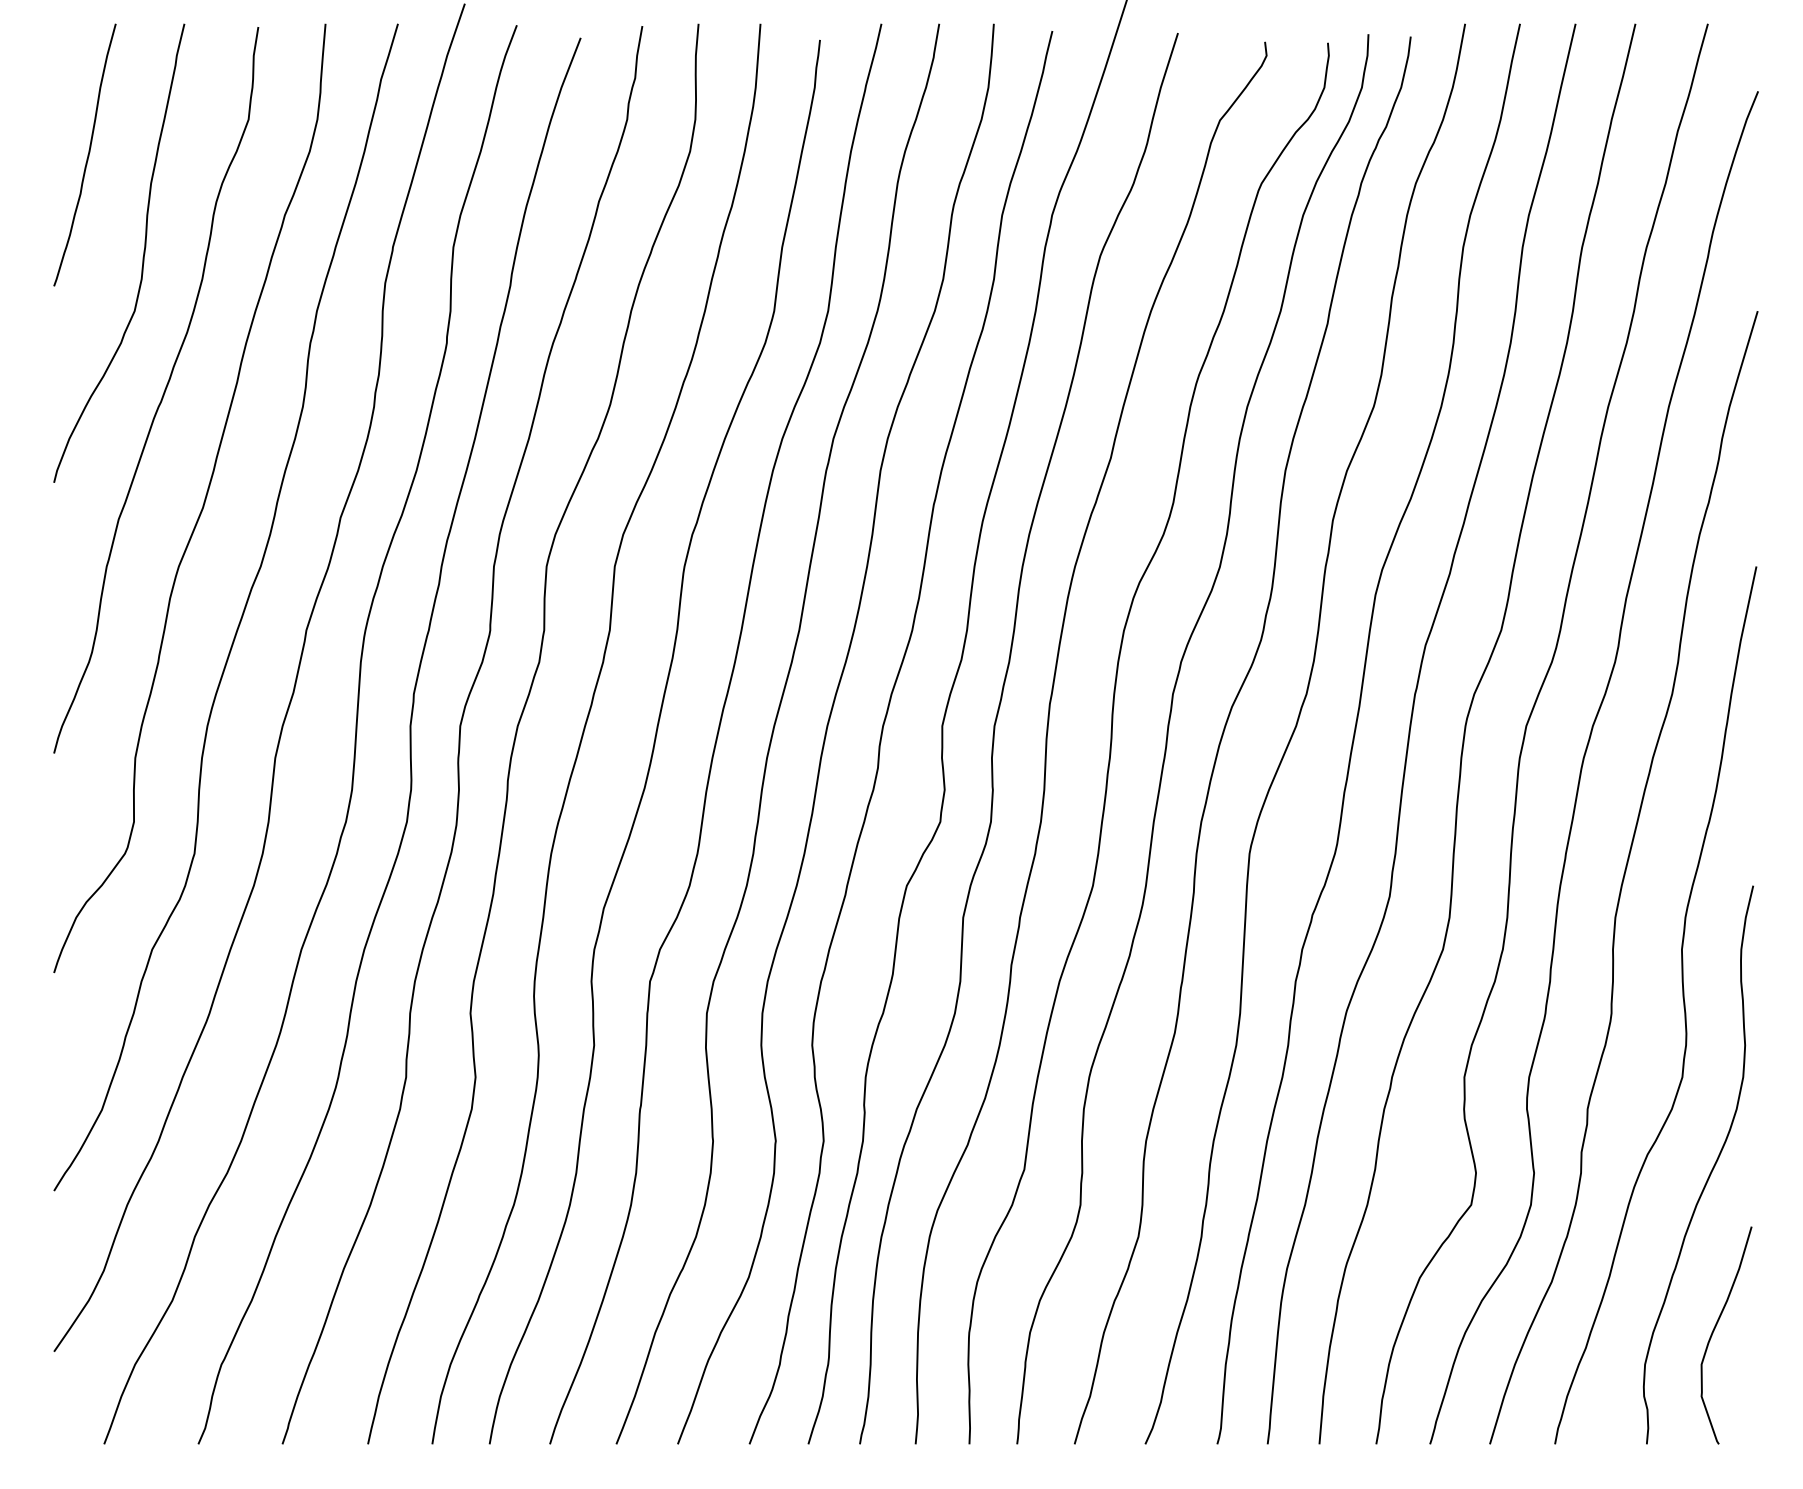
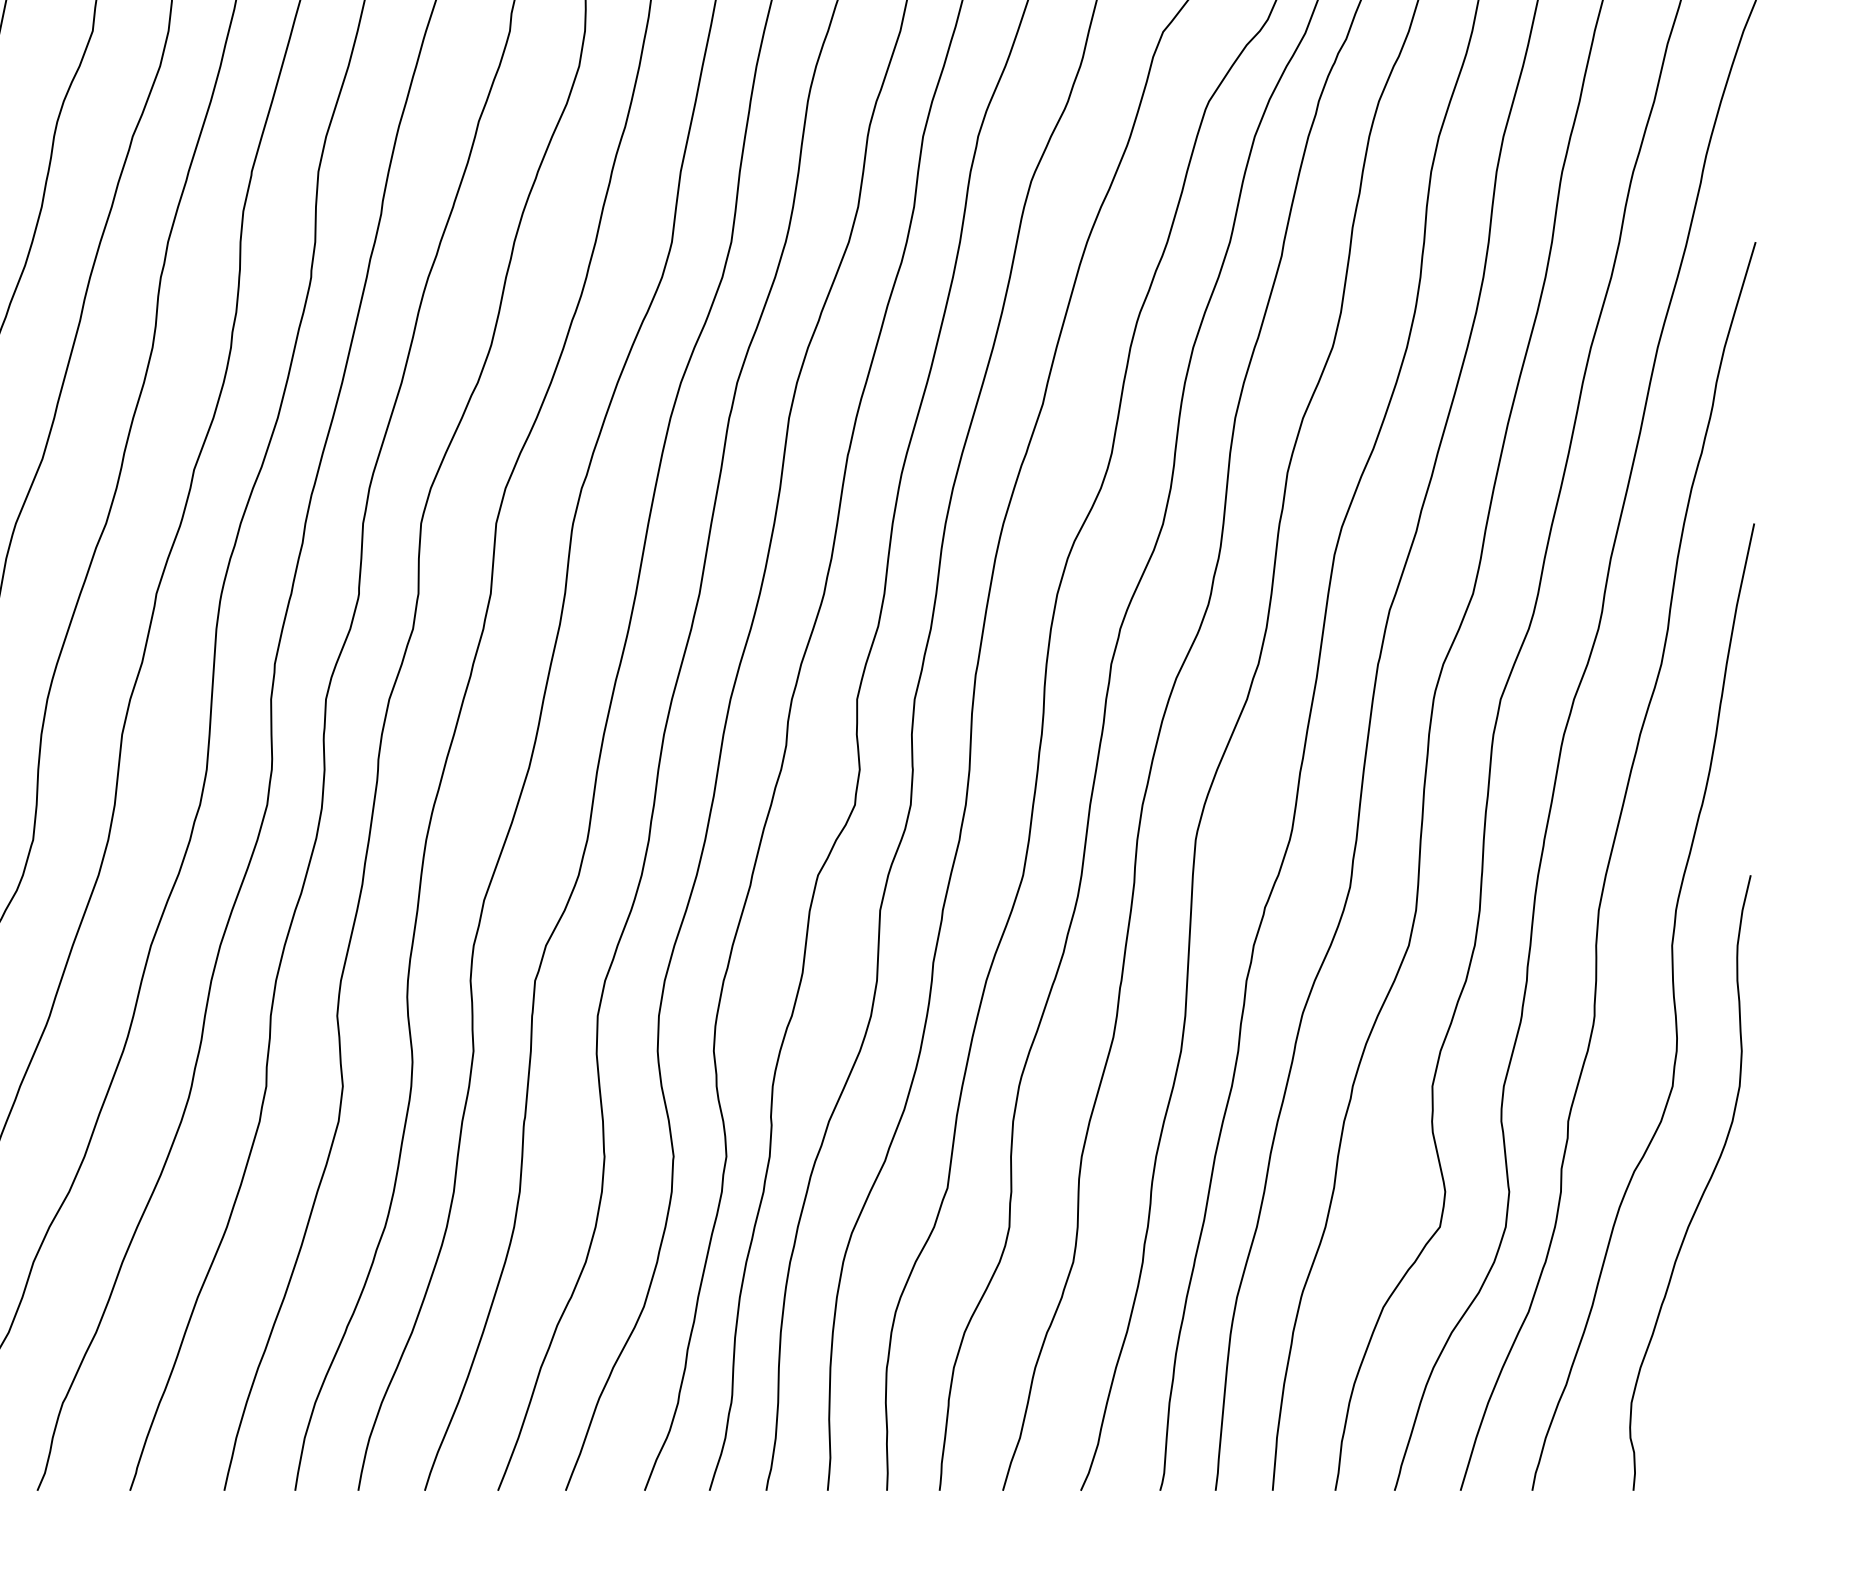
curve: (1714, 1331) -> (1708, 1366), removed

